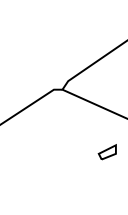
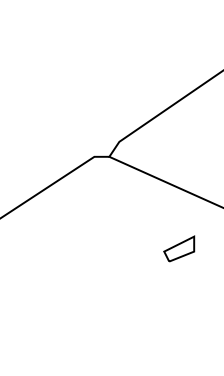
part: (106, 152) -> (177, 249), moved

